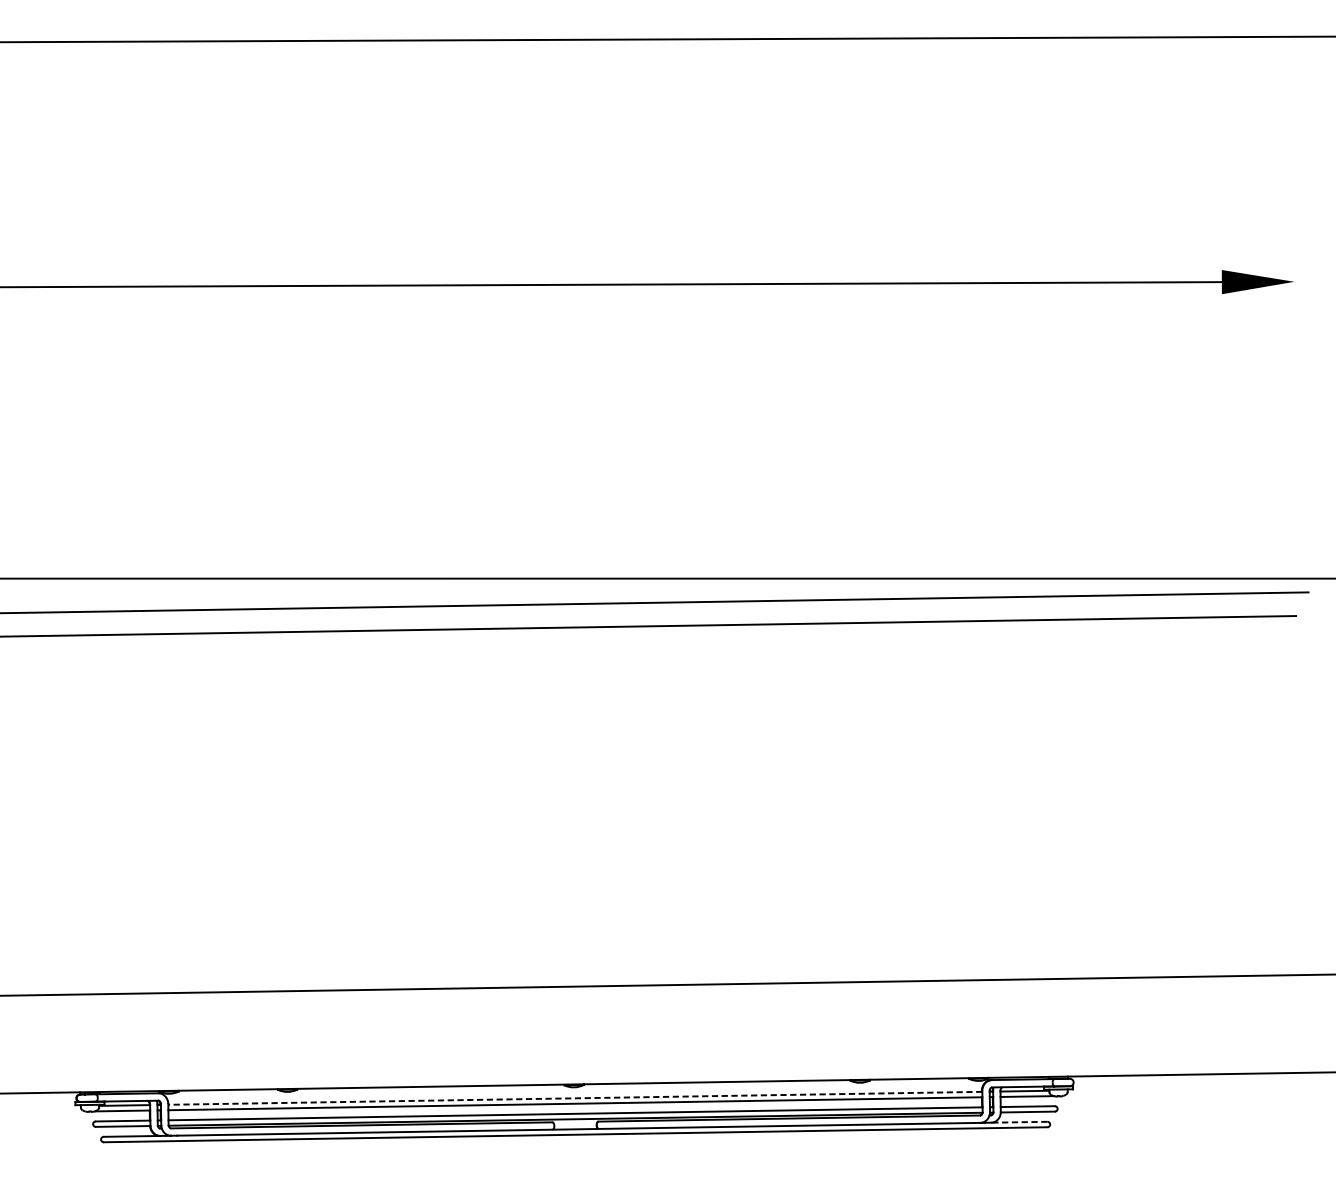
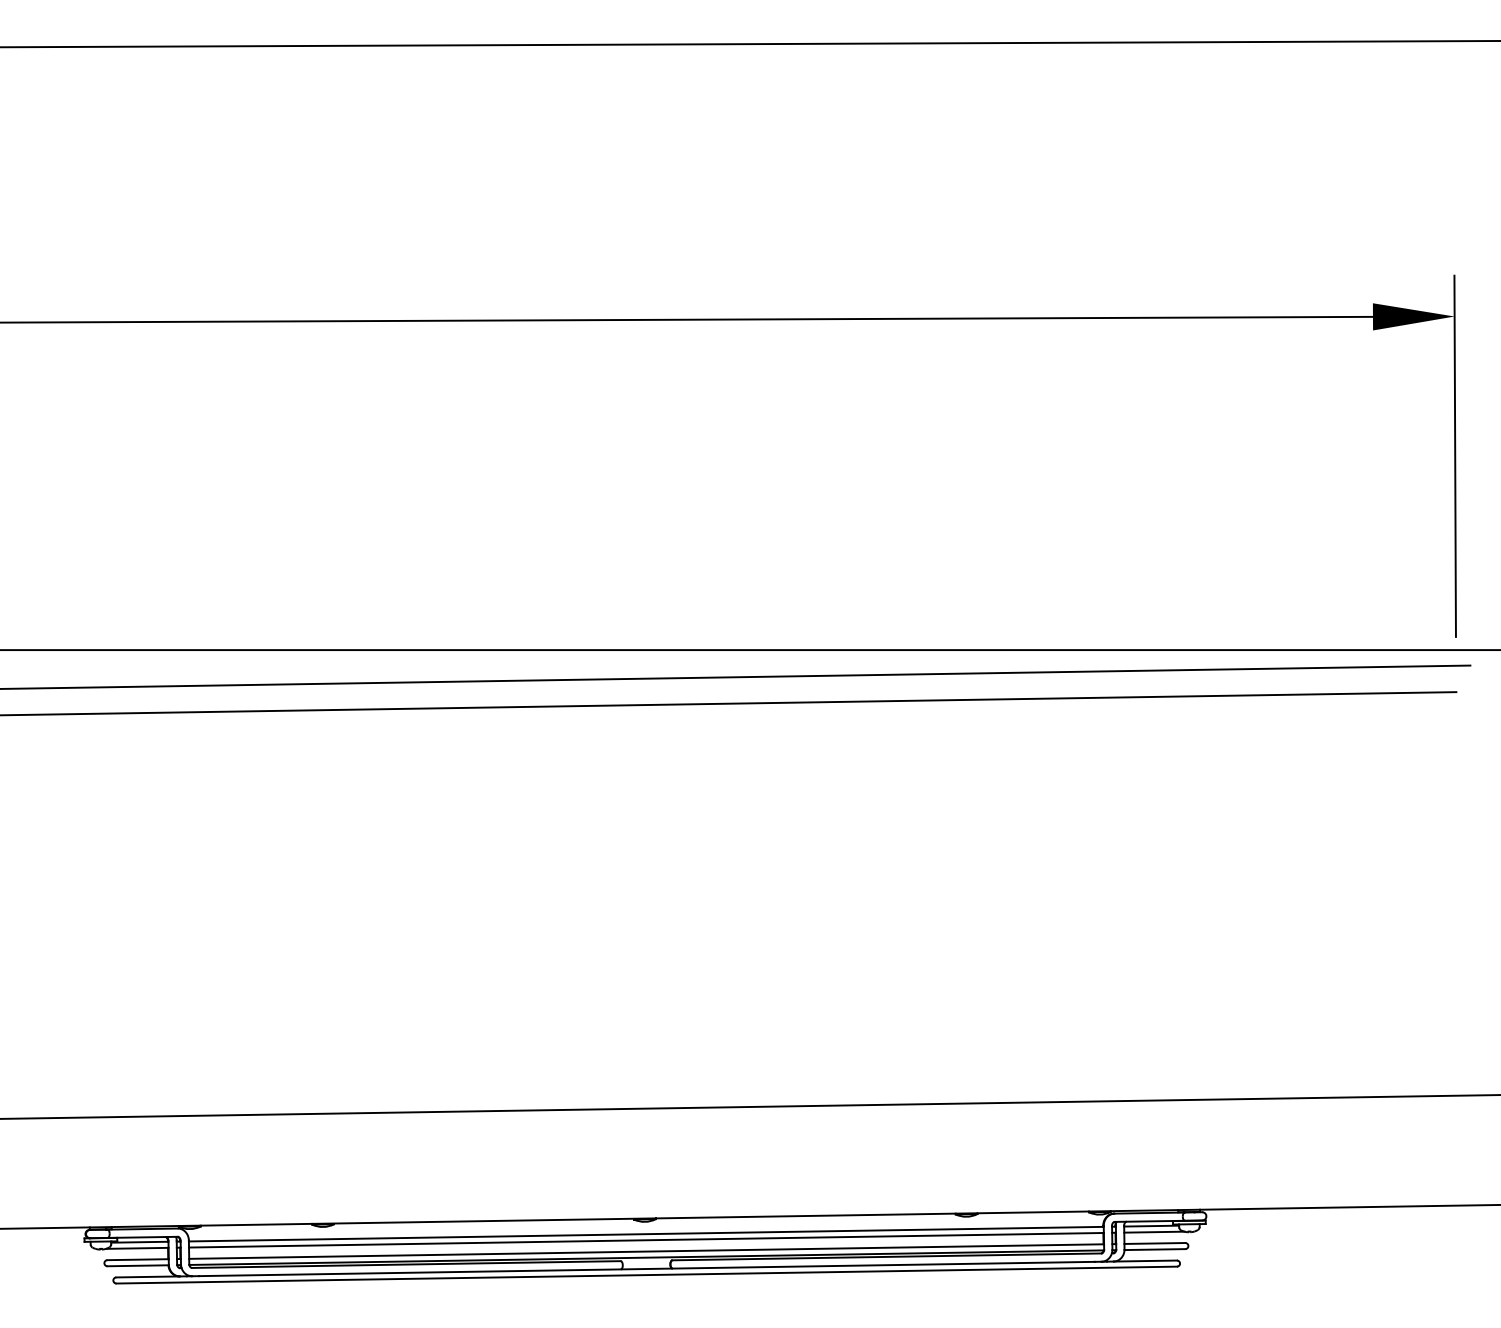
line: (1294, 405) -> (1454, 455), added
line: (574, 1098) -> (645, 1234), dashed -> solid
line: (1019, 1122) -> (1145, 1261), dashed -> solid

